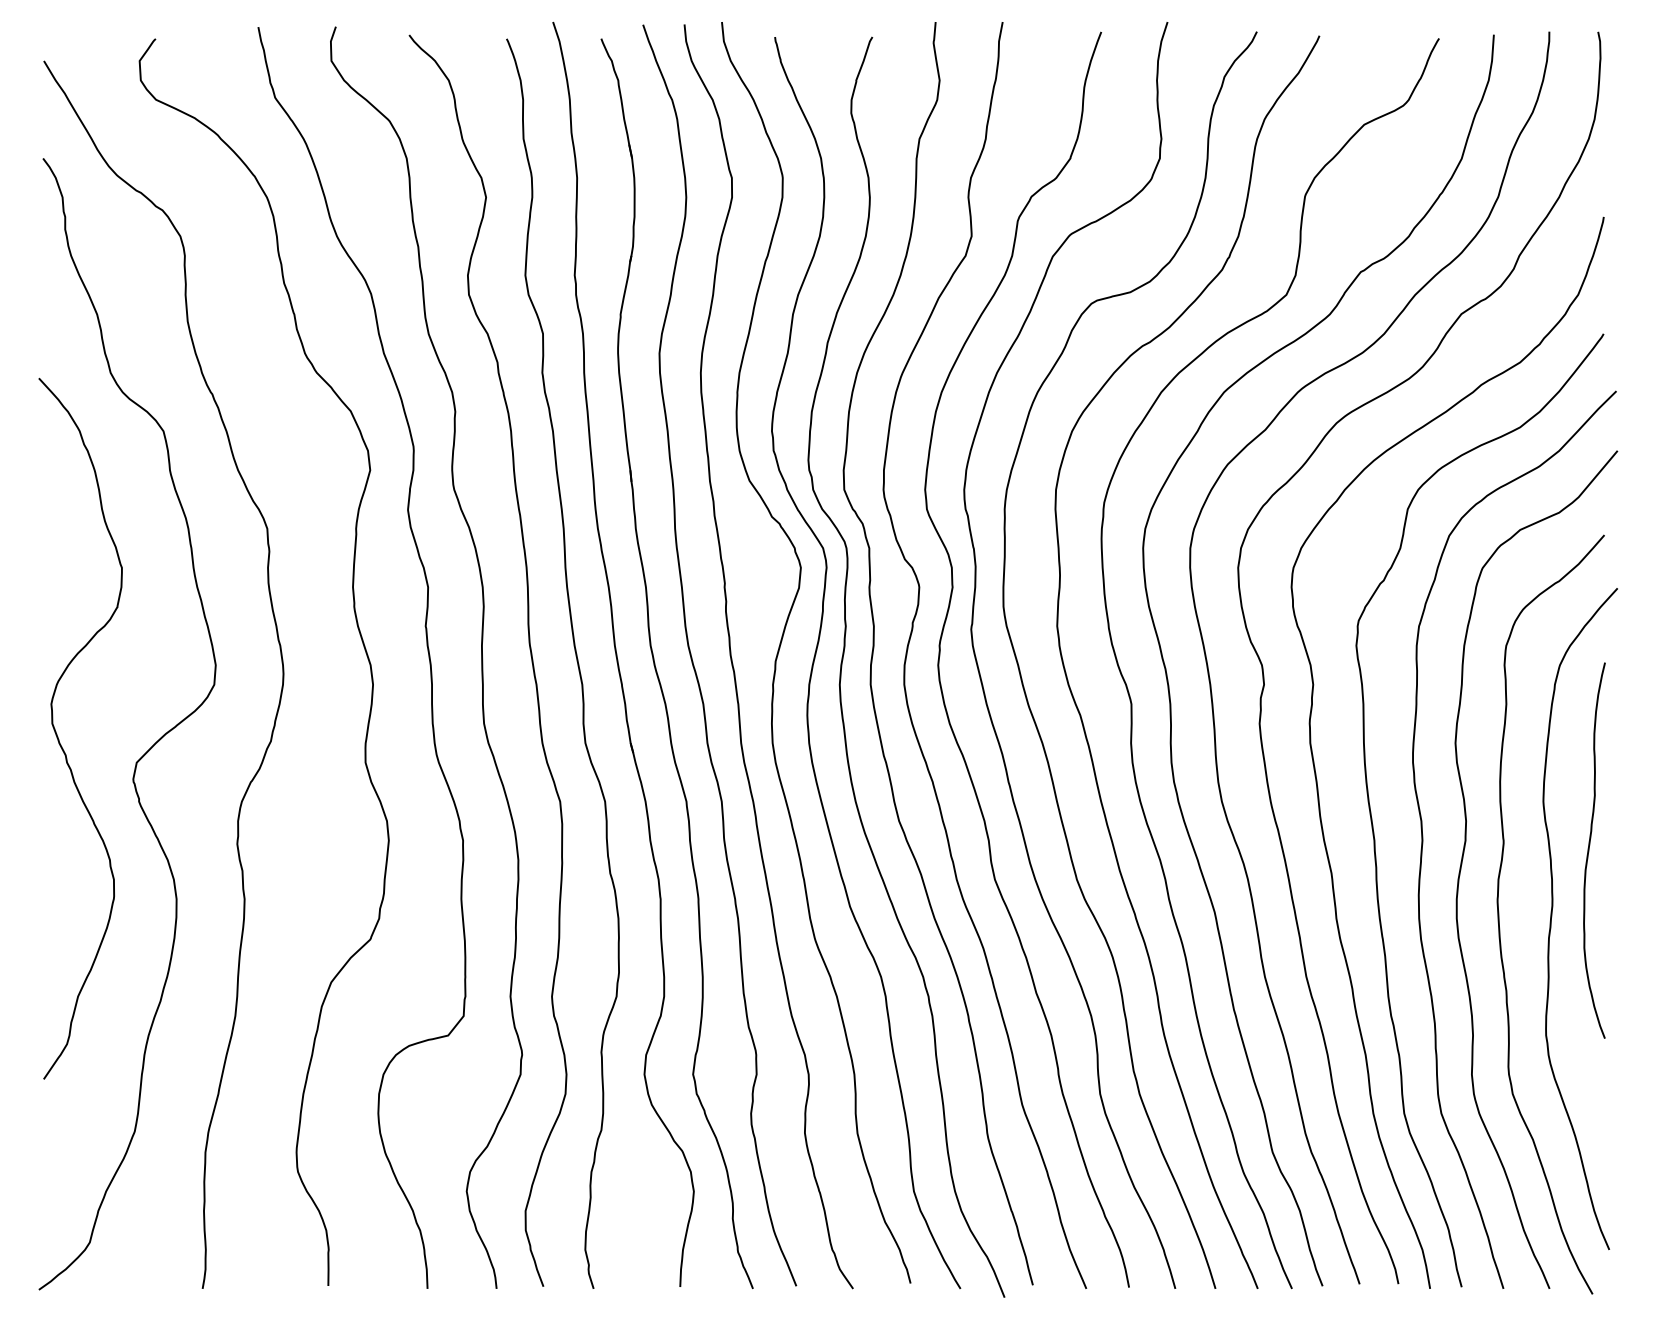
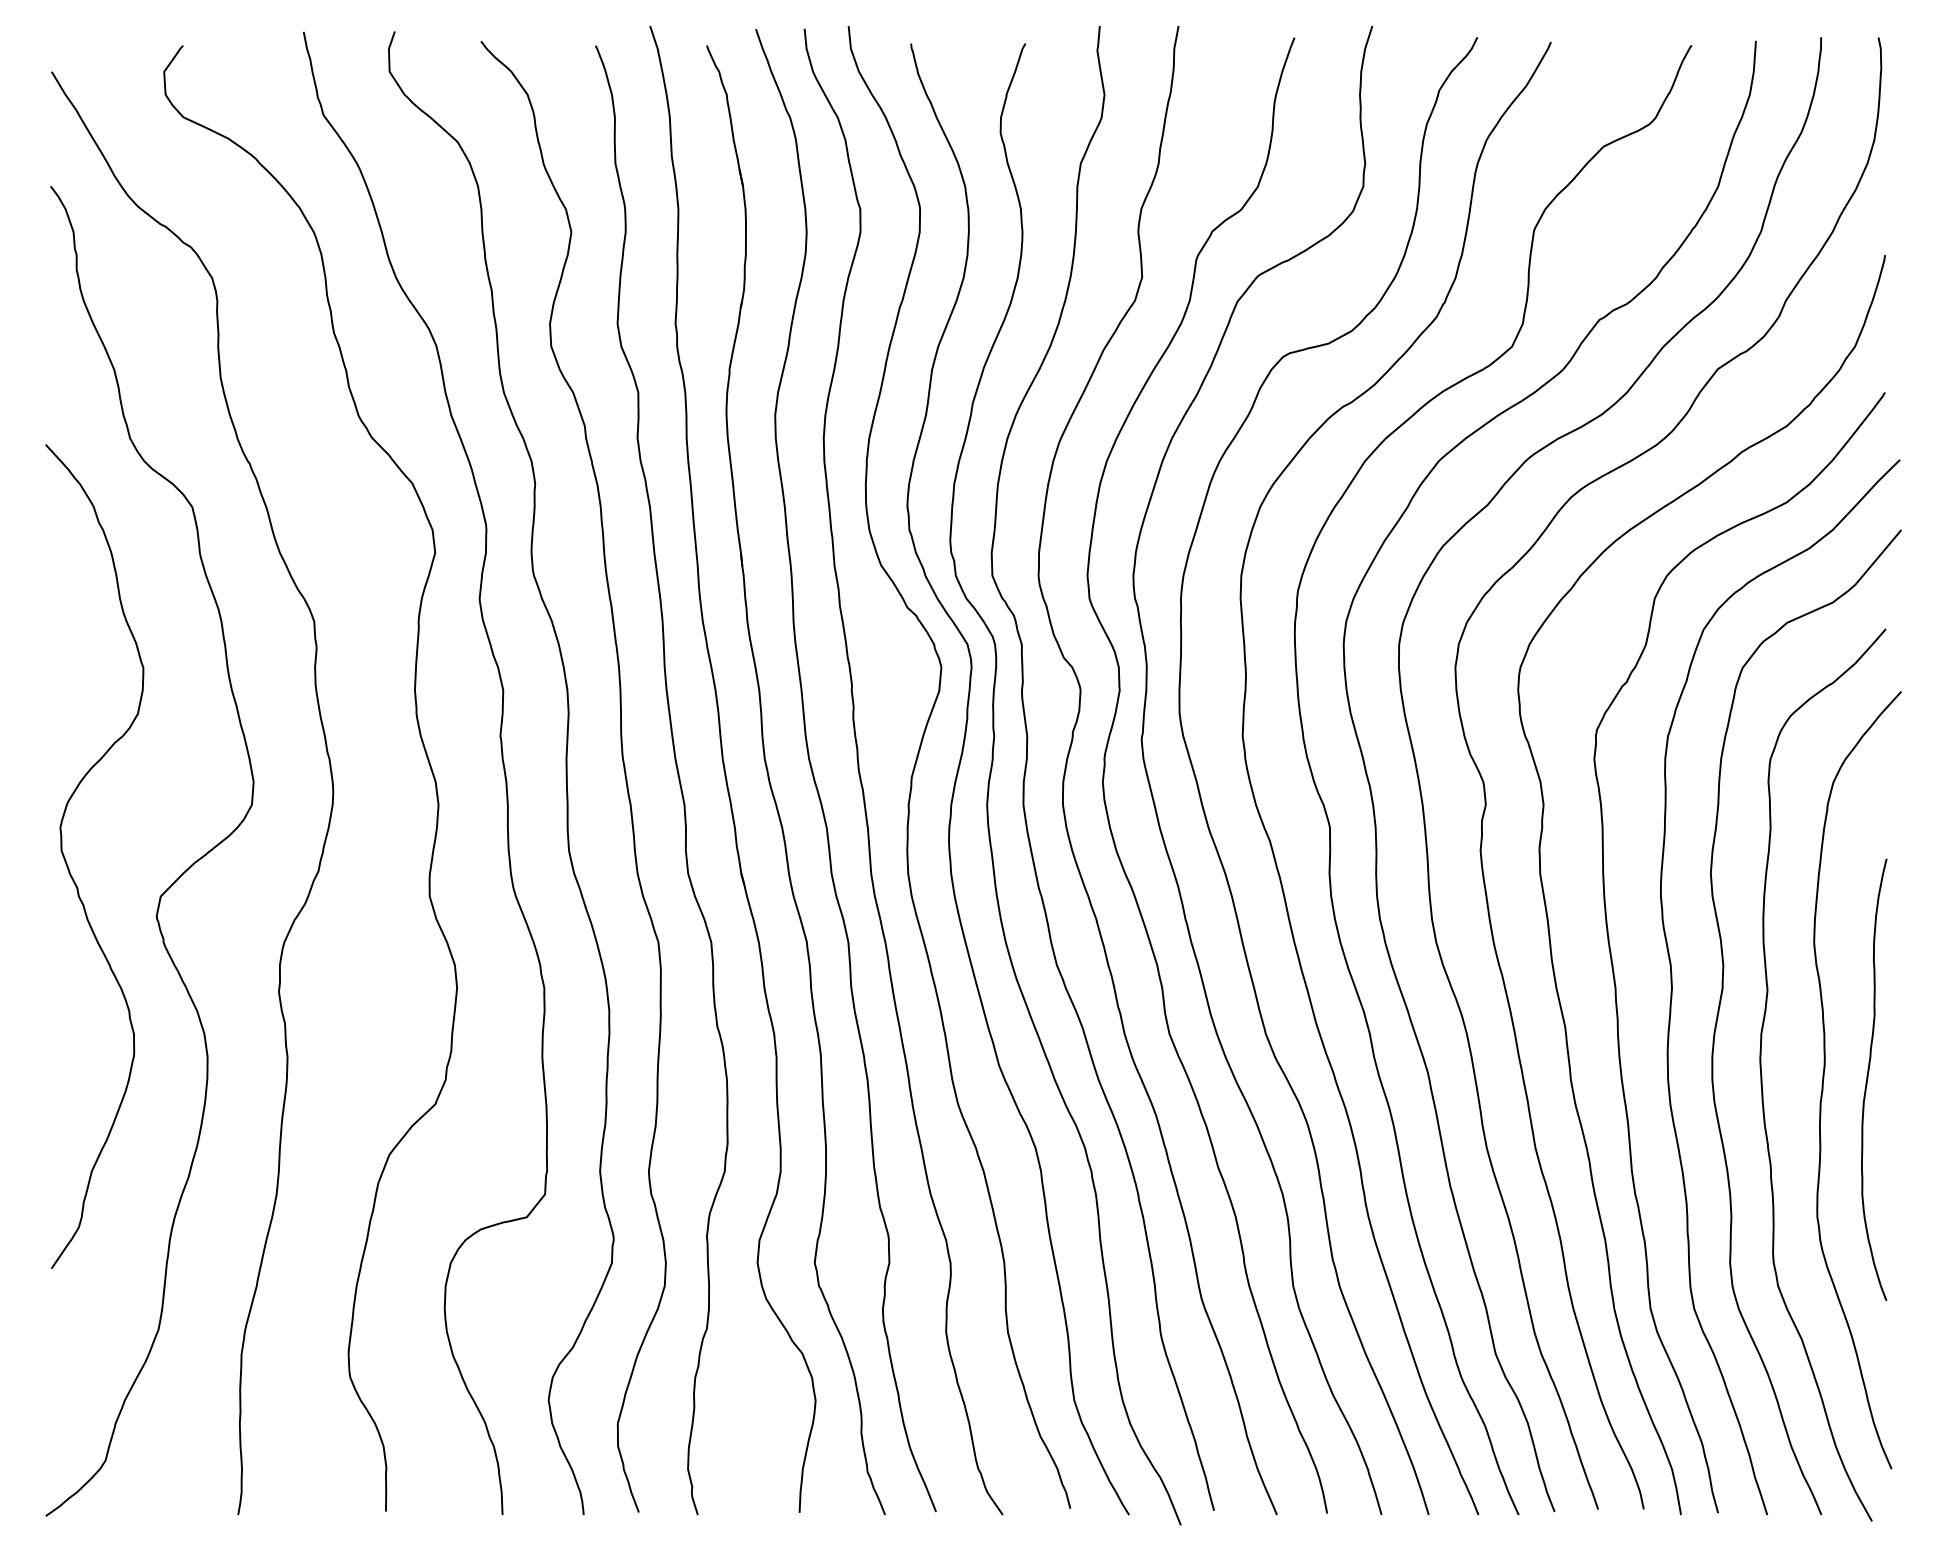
curve: (1589, 850) -> (1868, 1079), moved

